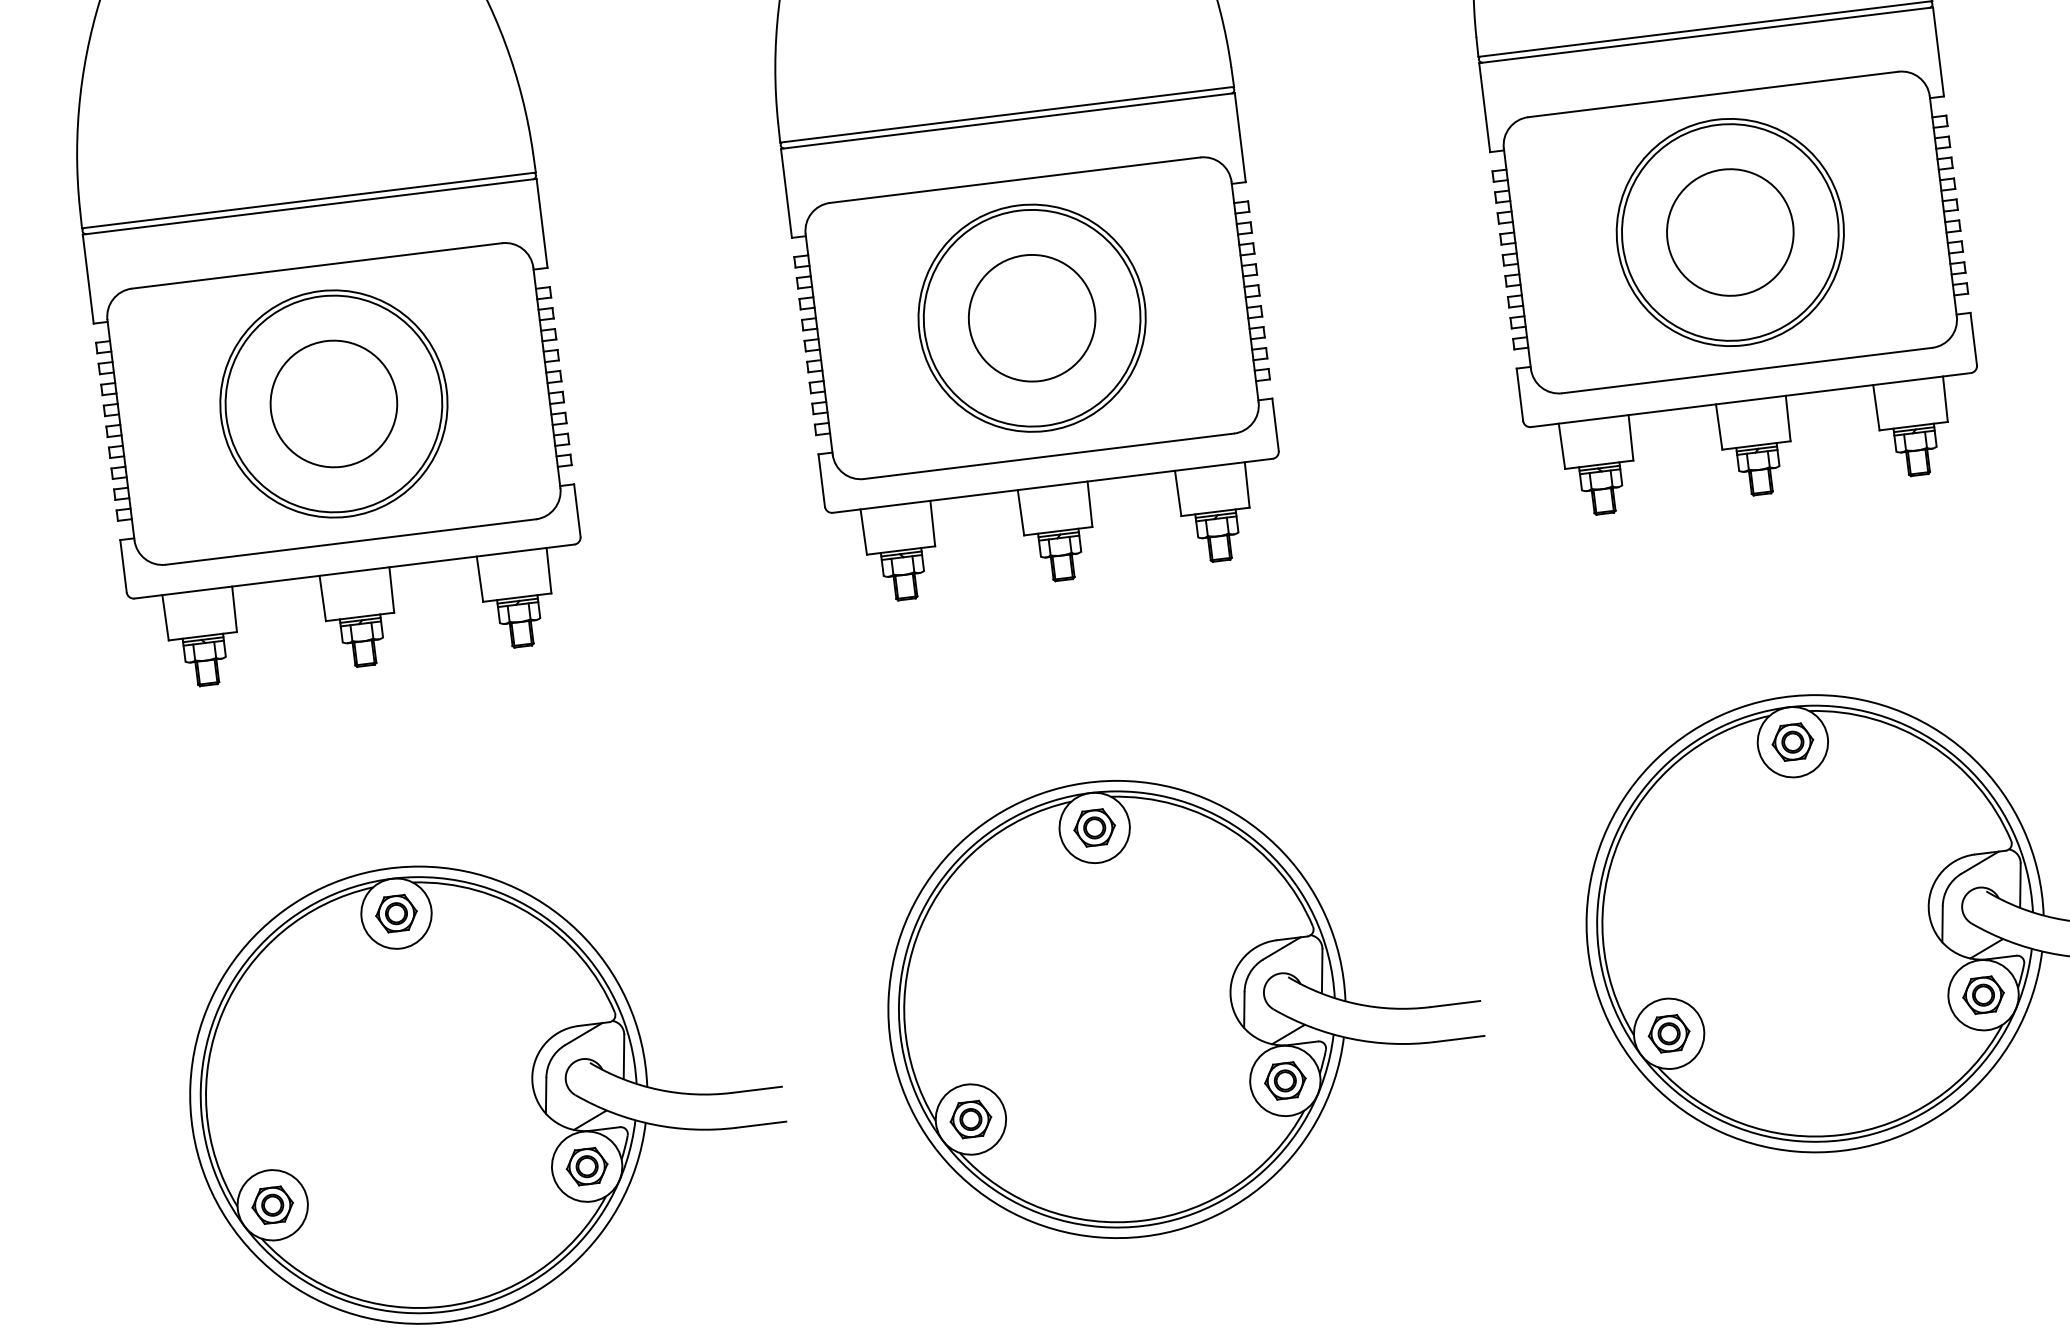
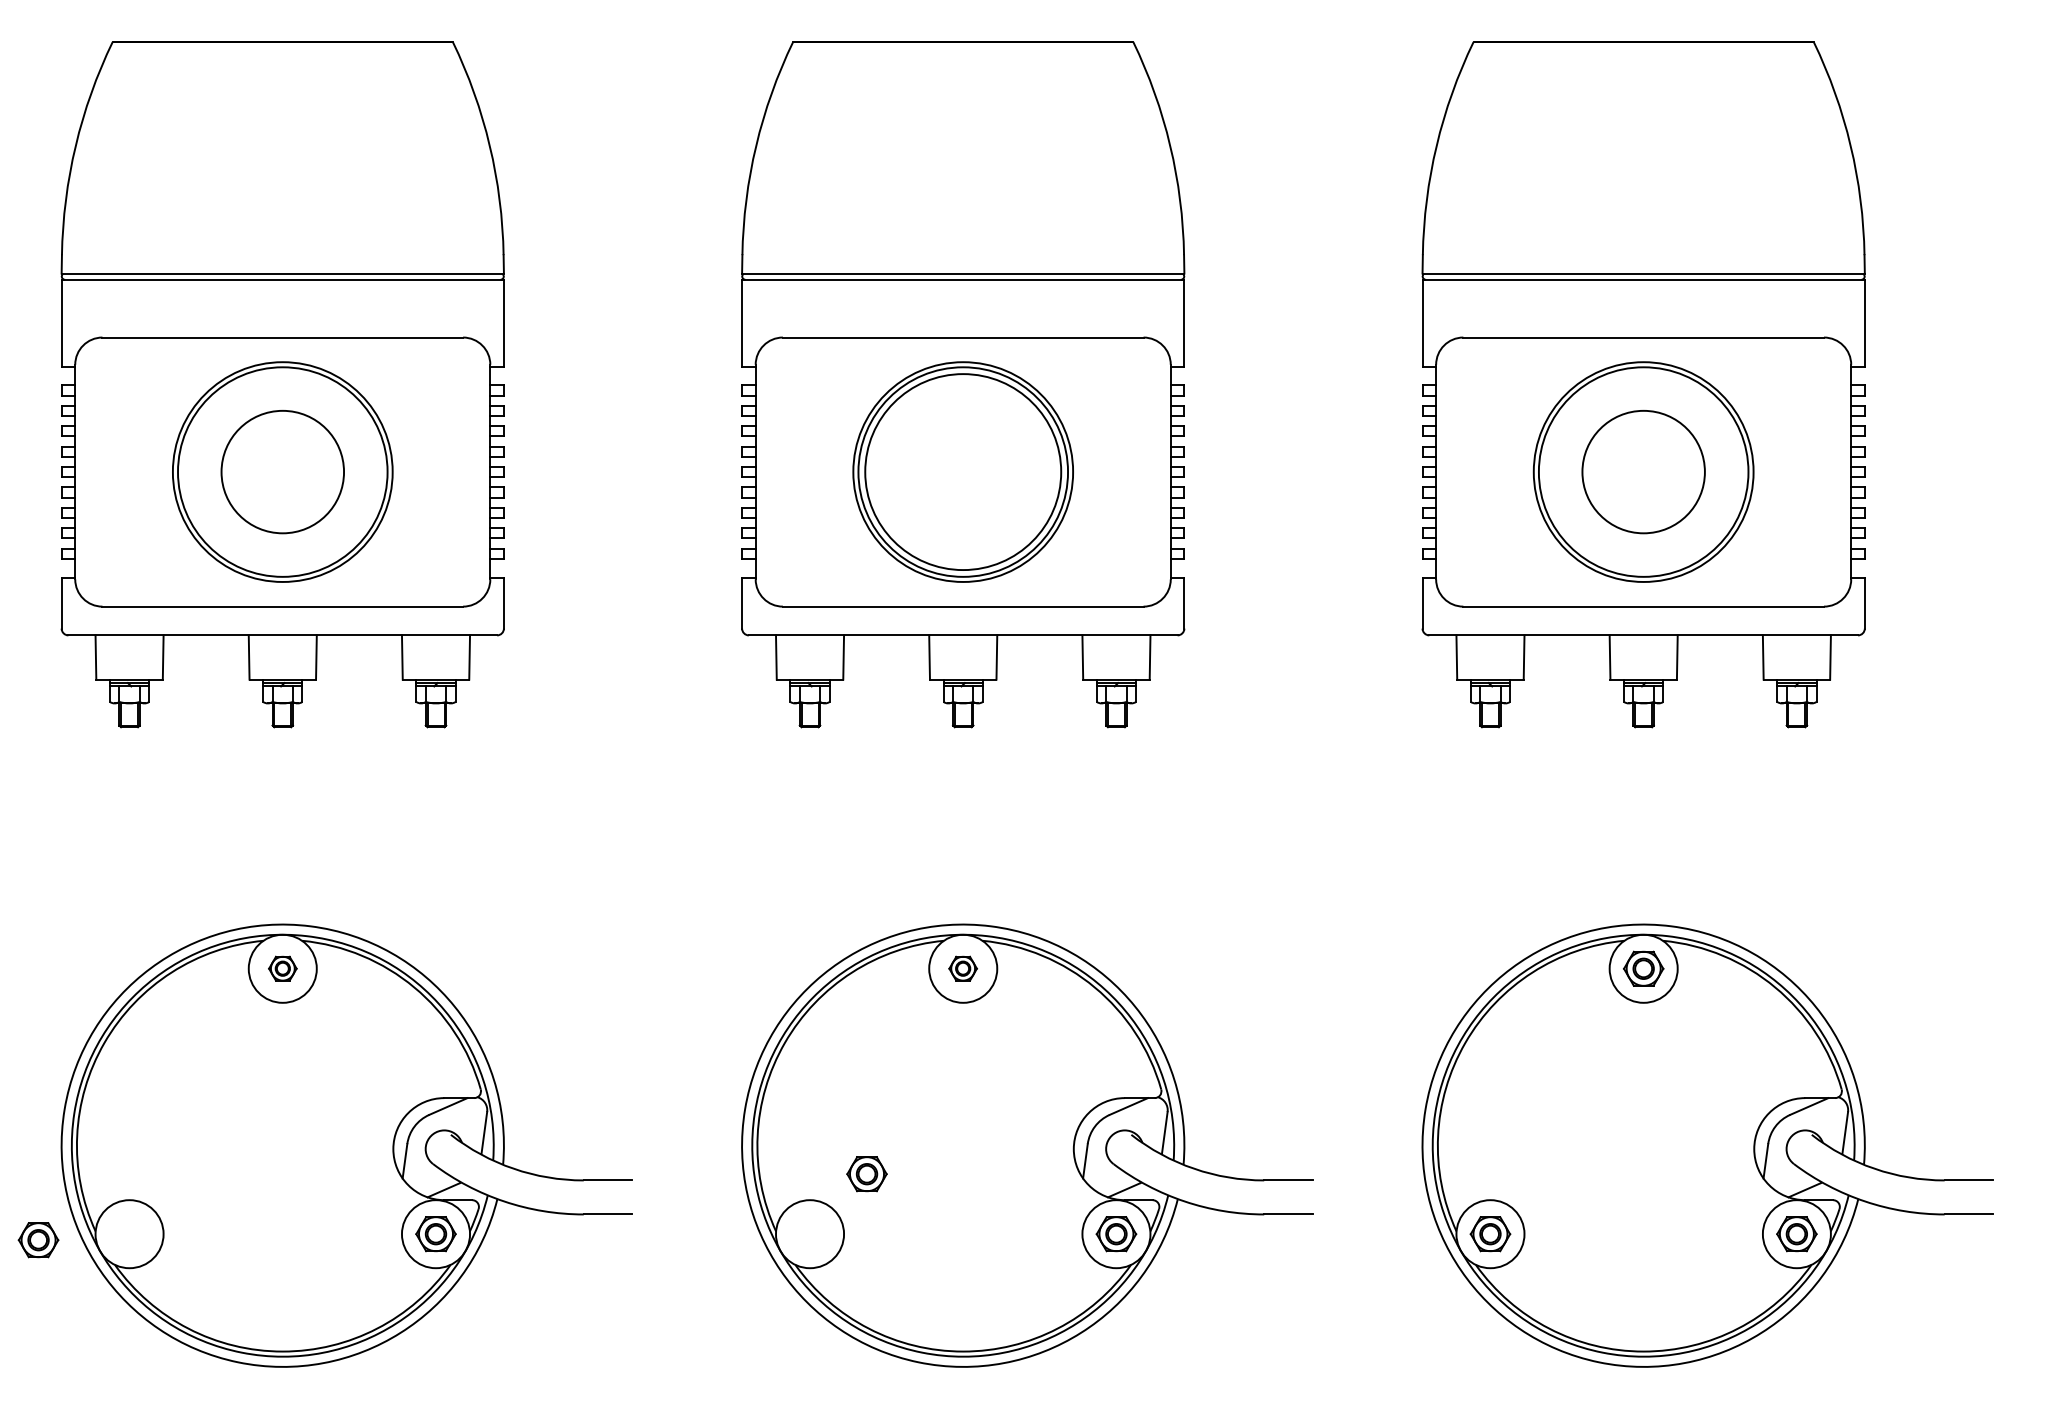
circle: (1032, 317) -> (963, 471), size x1.6
part: (1093, 827) -> (962, 968), size x0.7
part: (396, 913) -> (282, 968), size x0.7
part: (970, 1119) -> (866, 1174), moved
part: (272, 1205) -> (38, 1240), moved

